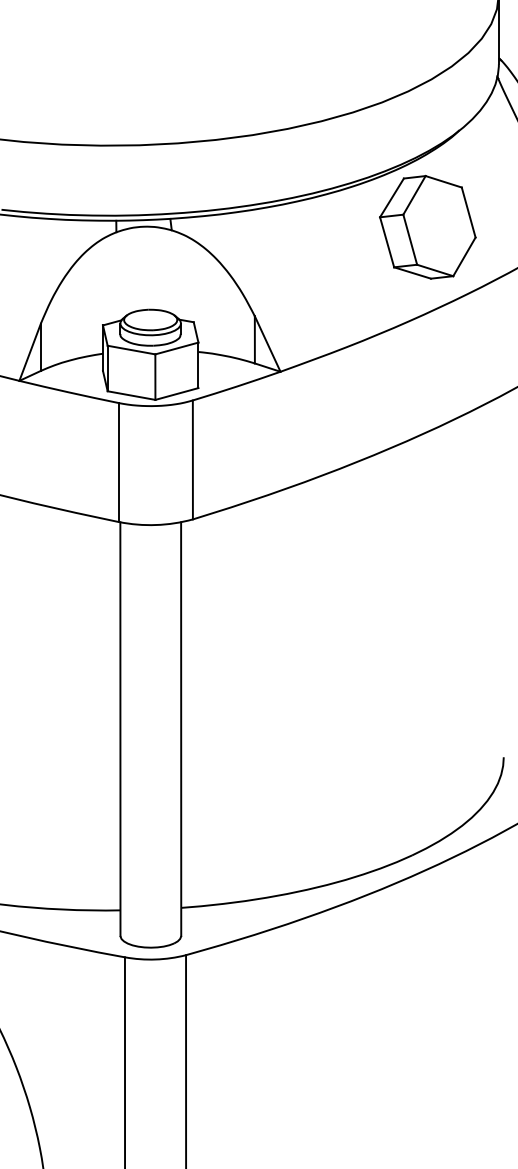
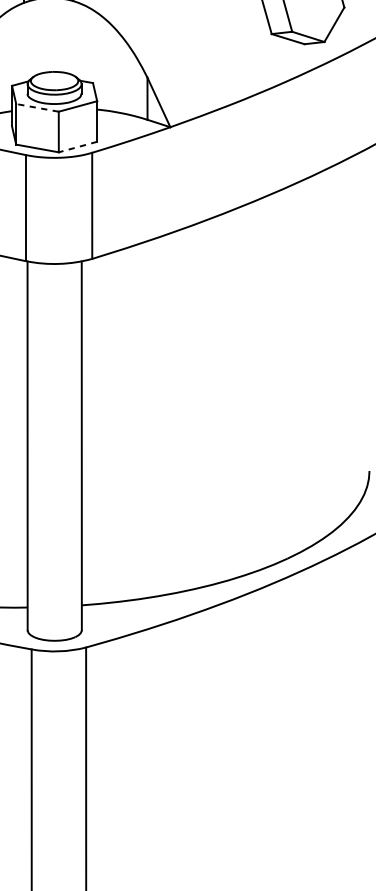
line: (131, 349) -> (37, 107), solid -> dashed
line: (176, 394) -> (77, 147), solid -> dashed

